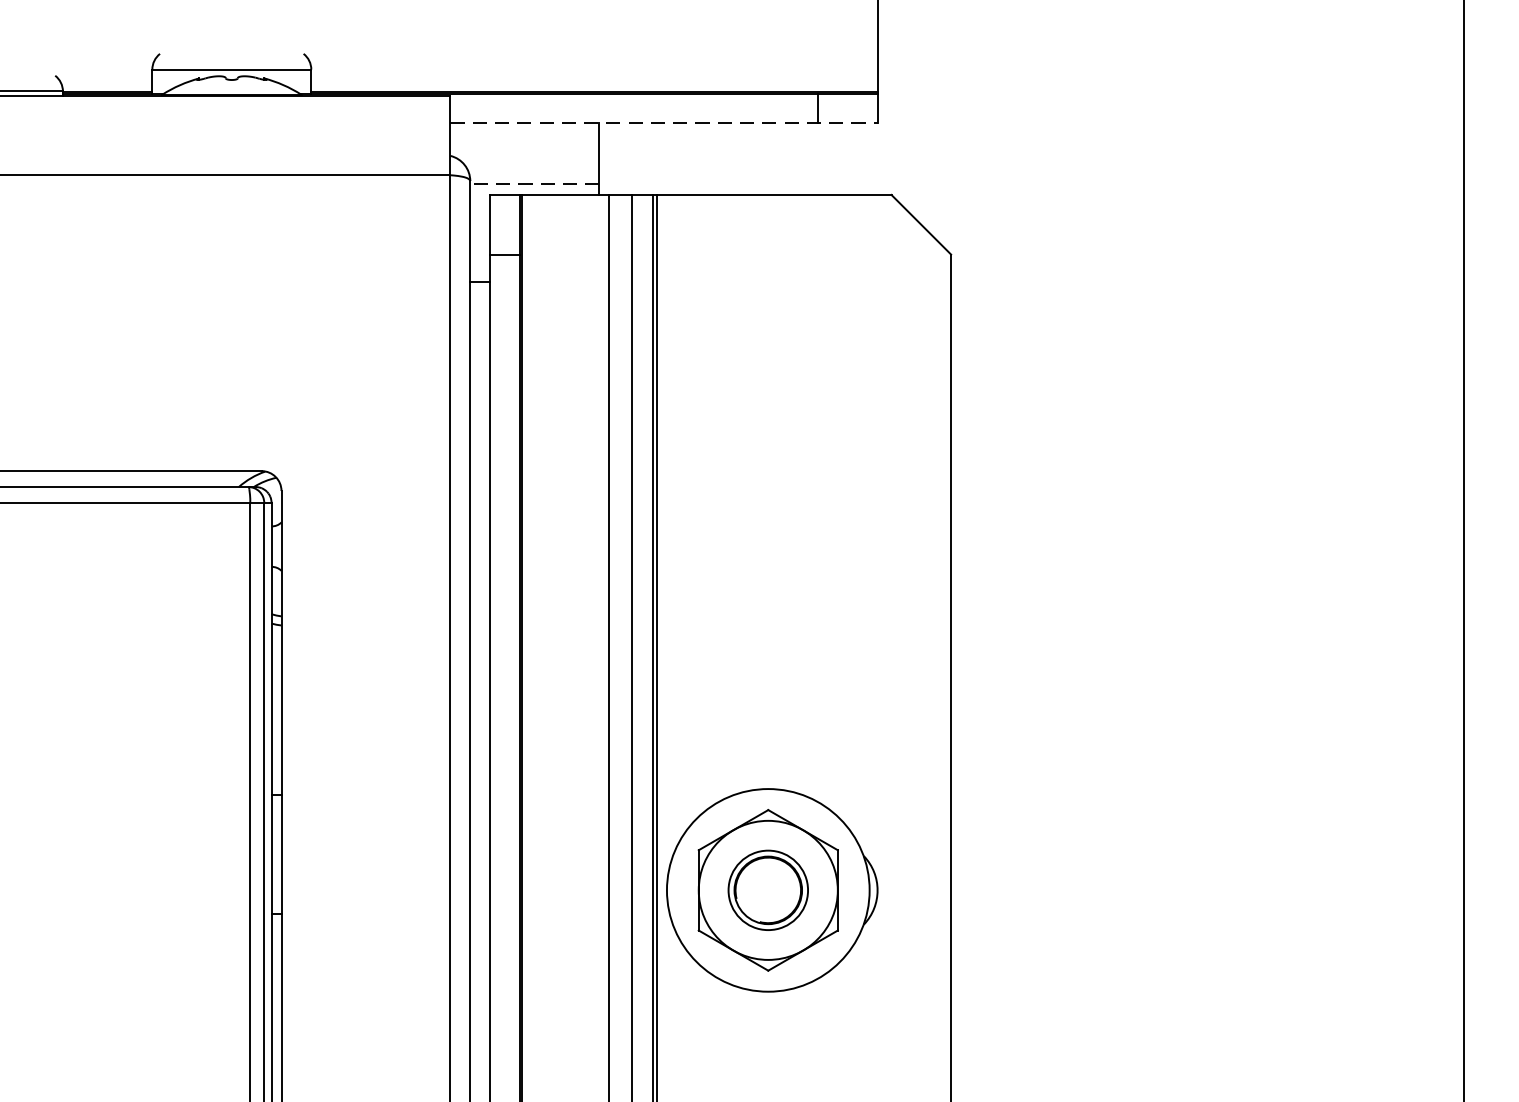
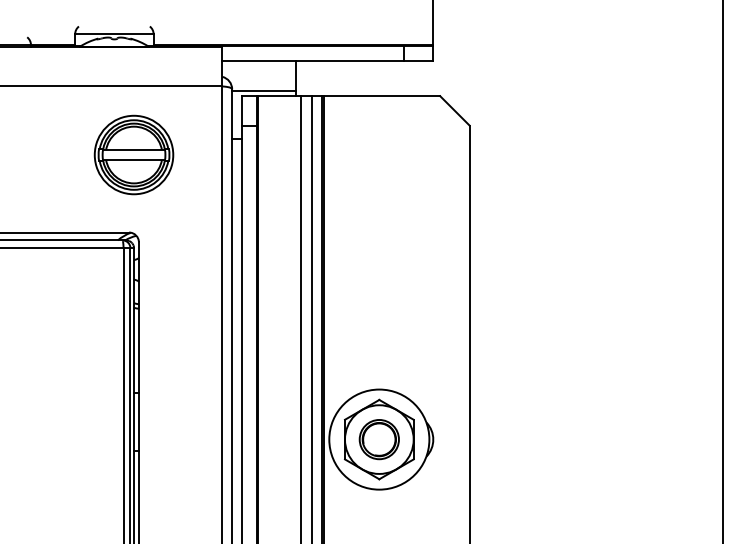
line: (665, 122) -> (328, 60), dashed -> solid
line: (535, 183) -> (264, 90), dashed -> solid
part: (270, 313) -> (133, 154), added

